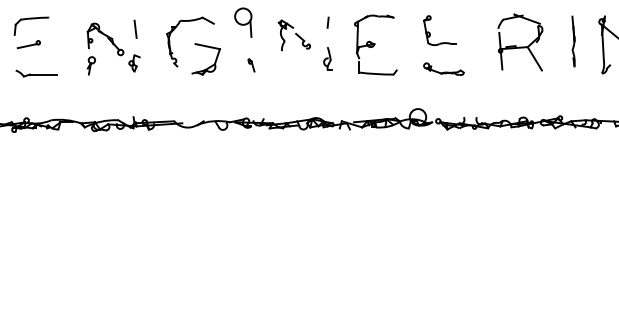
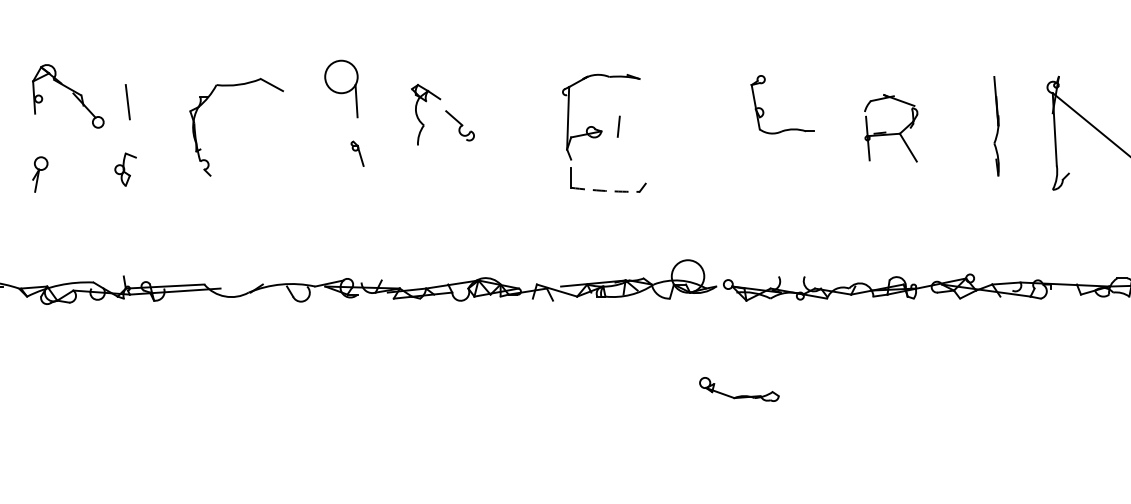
line: (327, 22) -> (617, 126), moved
part: (430, 32) -> (764, 108), moved
part: (105, 39) -> (68, 96), moved
part: (520, 42) -> (891, 128), size x0.6
part: (327, 58) -> (508, 159), removed
part: (210, 65) -> (276, 173), removed
part: (251, 65) -> (357, 154), moved
part: (443, 68) -> (738, 388), moved
arc: (376, 74) -> (605, 191), solid -> dashed

